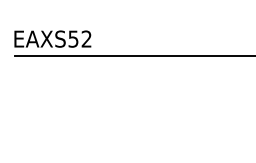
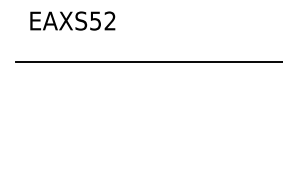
text: (52, 38) -> (72, 20), moved

